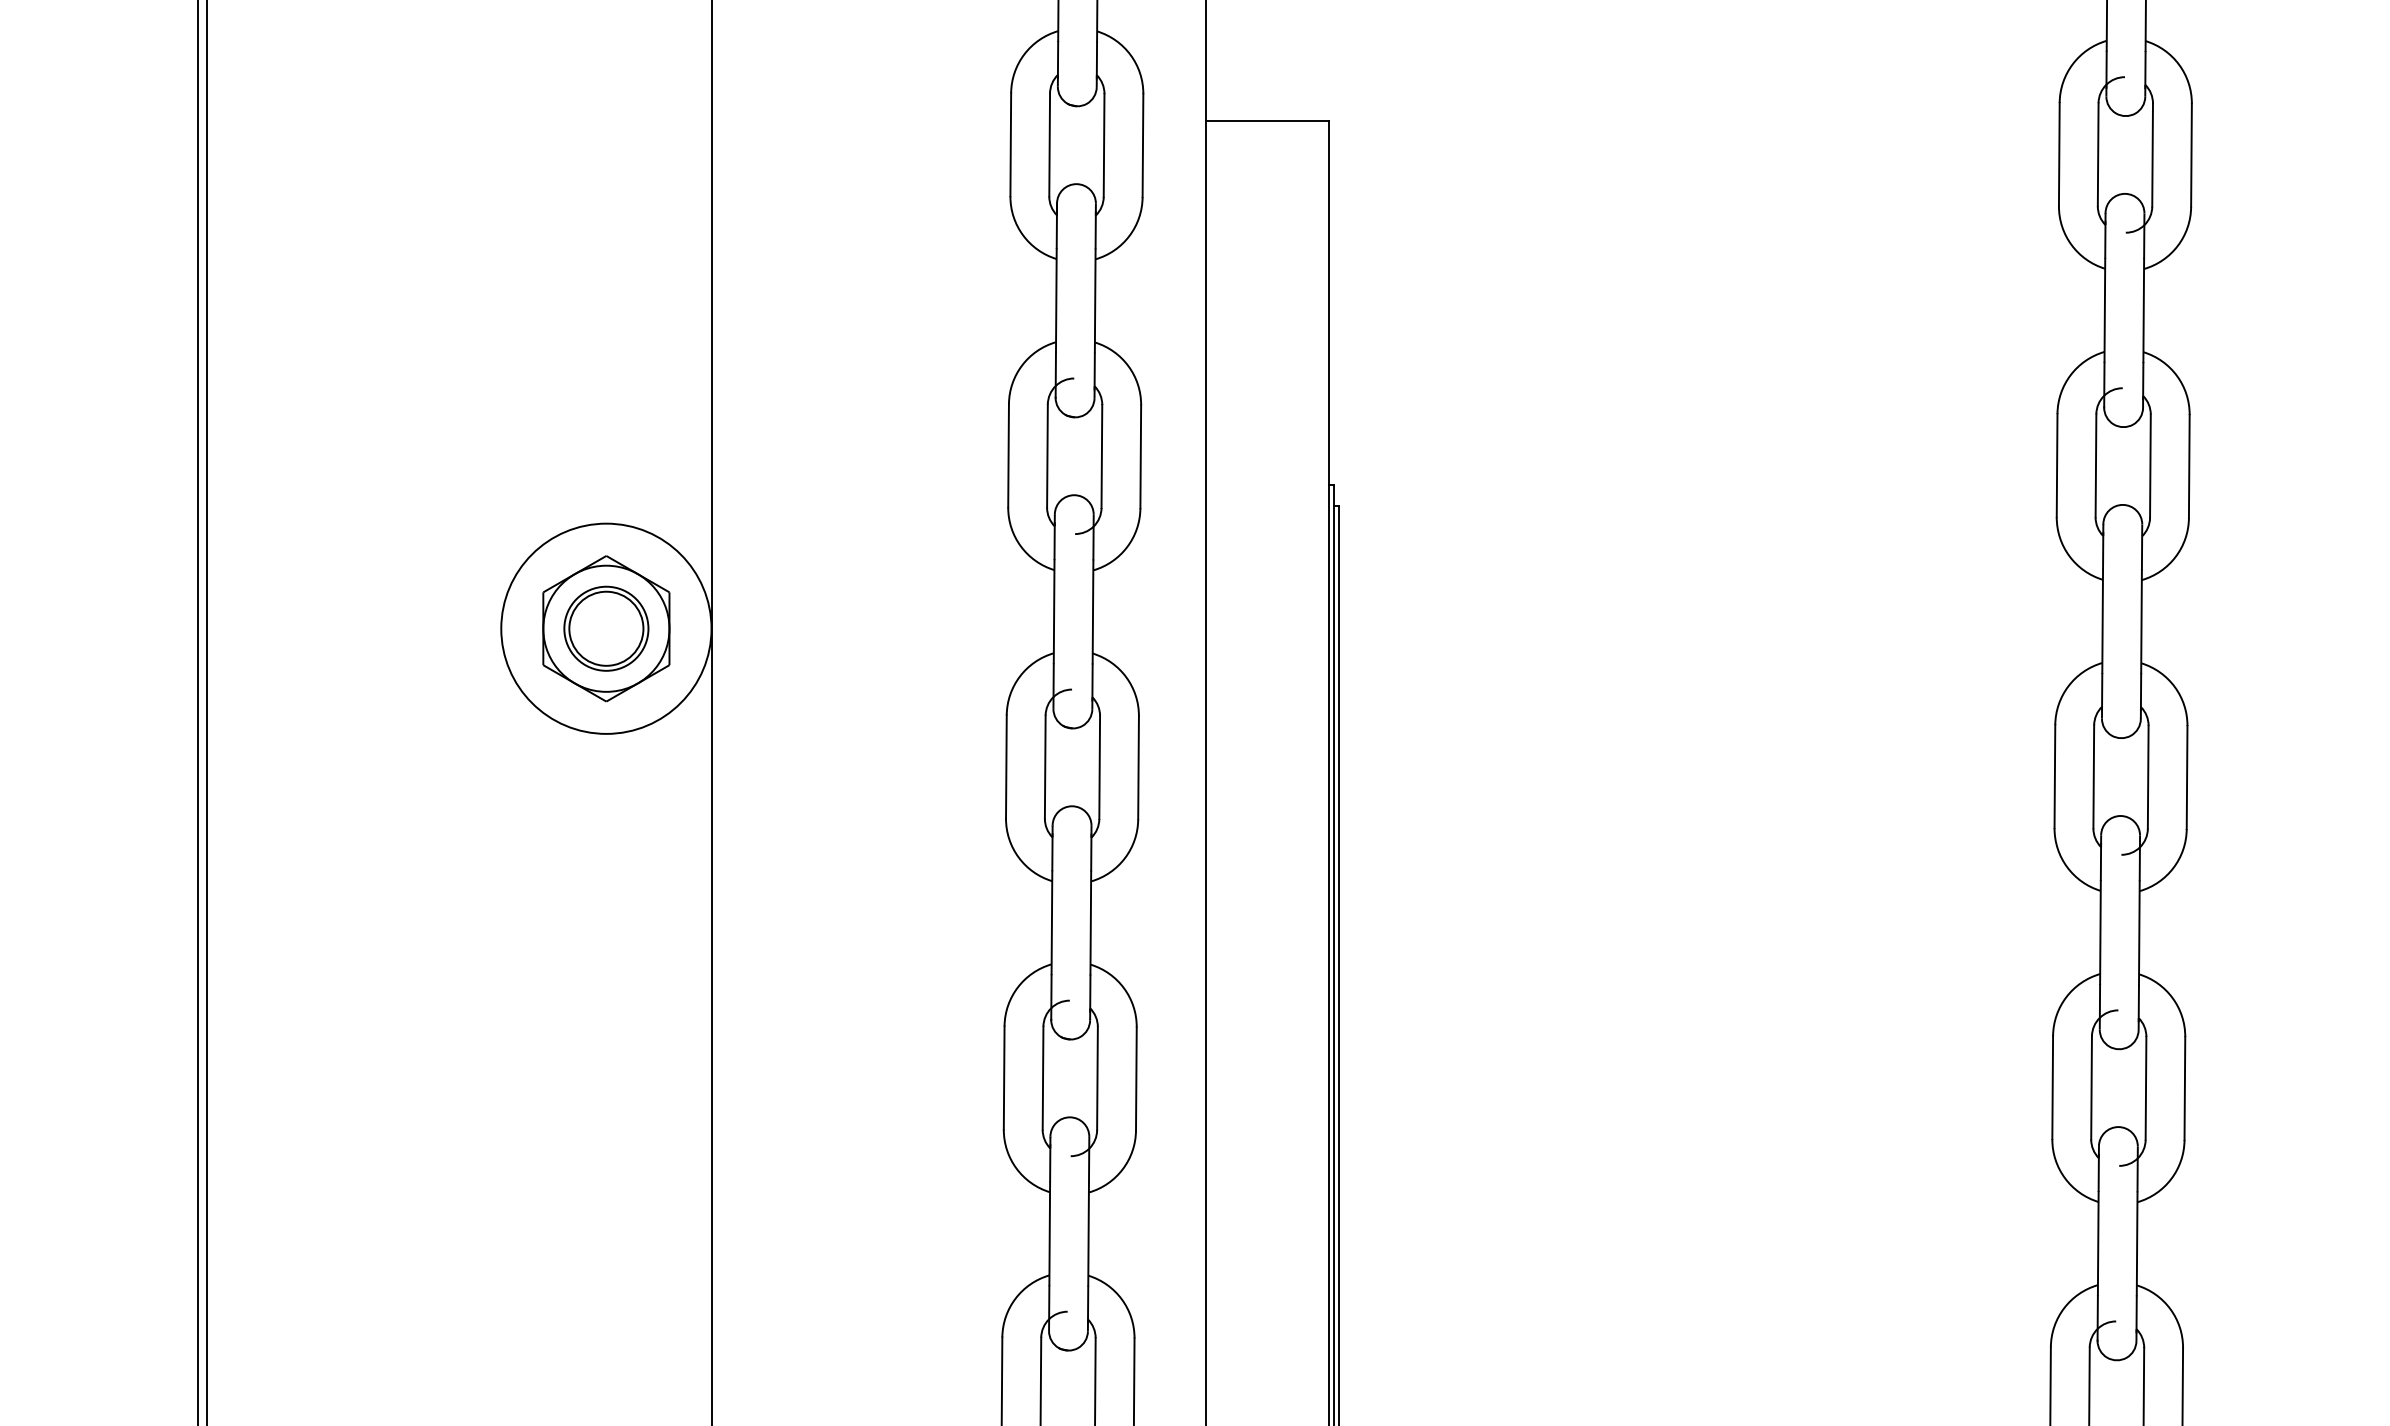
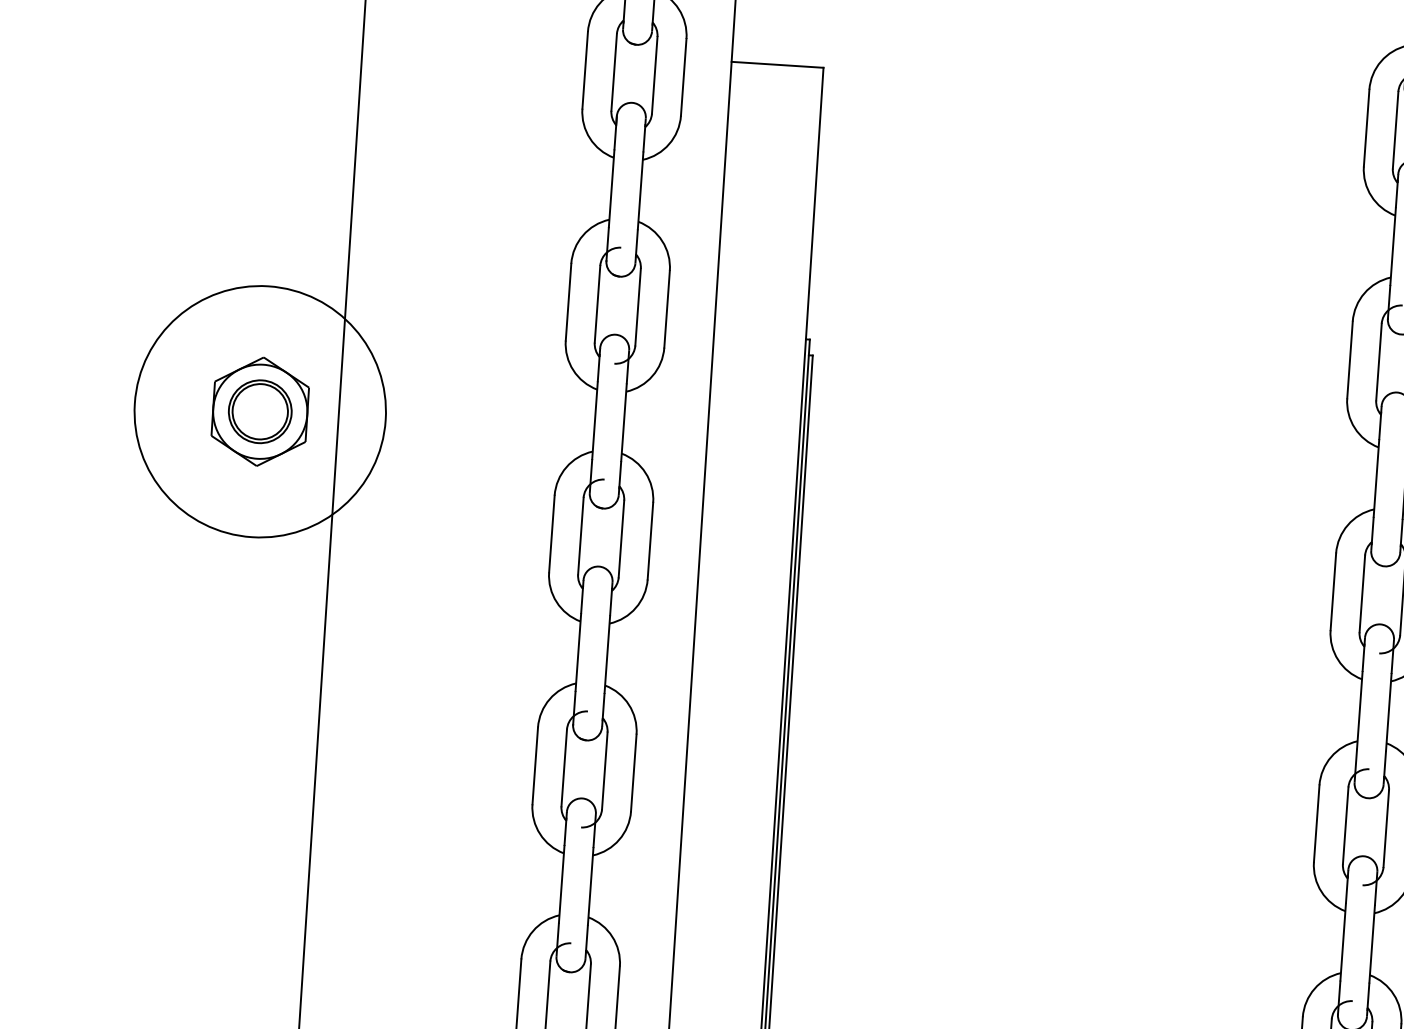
circle: (606, 628) -> (260, 411), size x1.6

